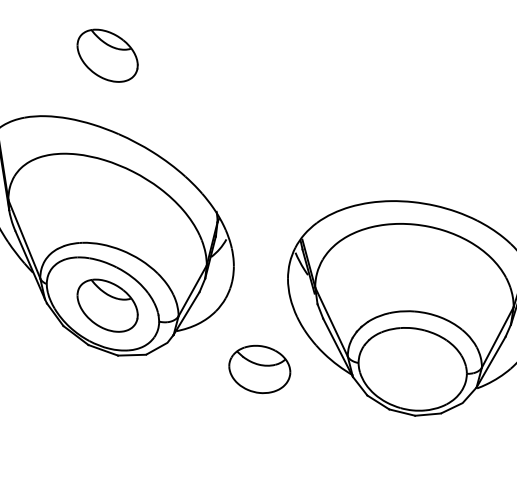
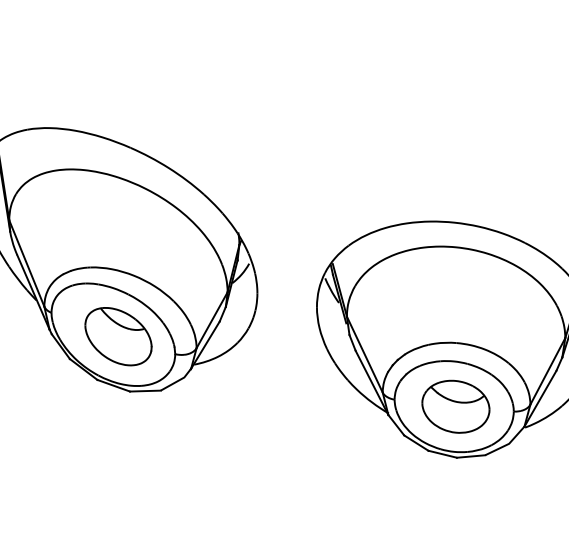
part: (107, 55) -> (118, 61), removed
part: (259, 369) -> (455, 406), moved

